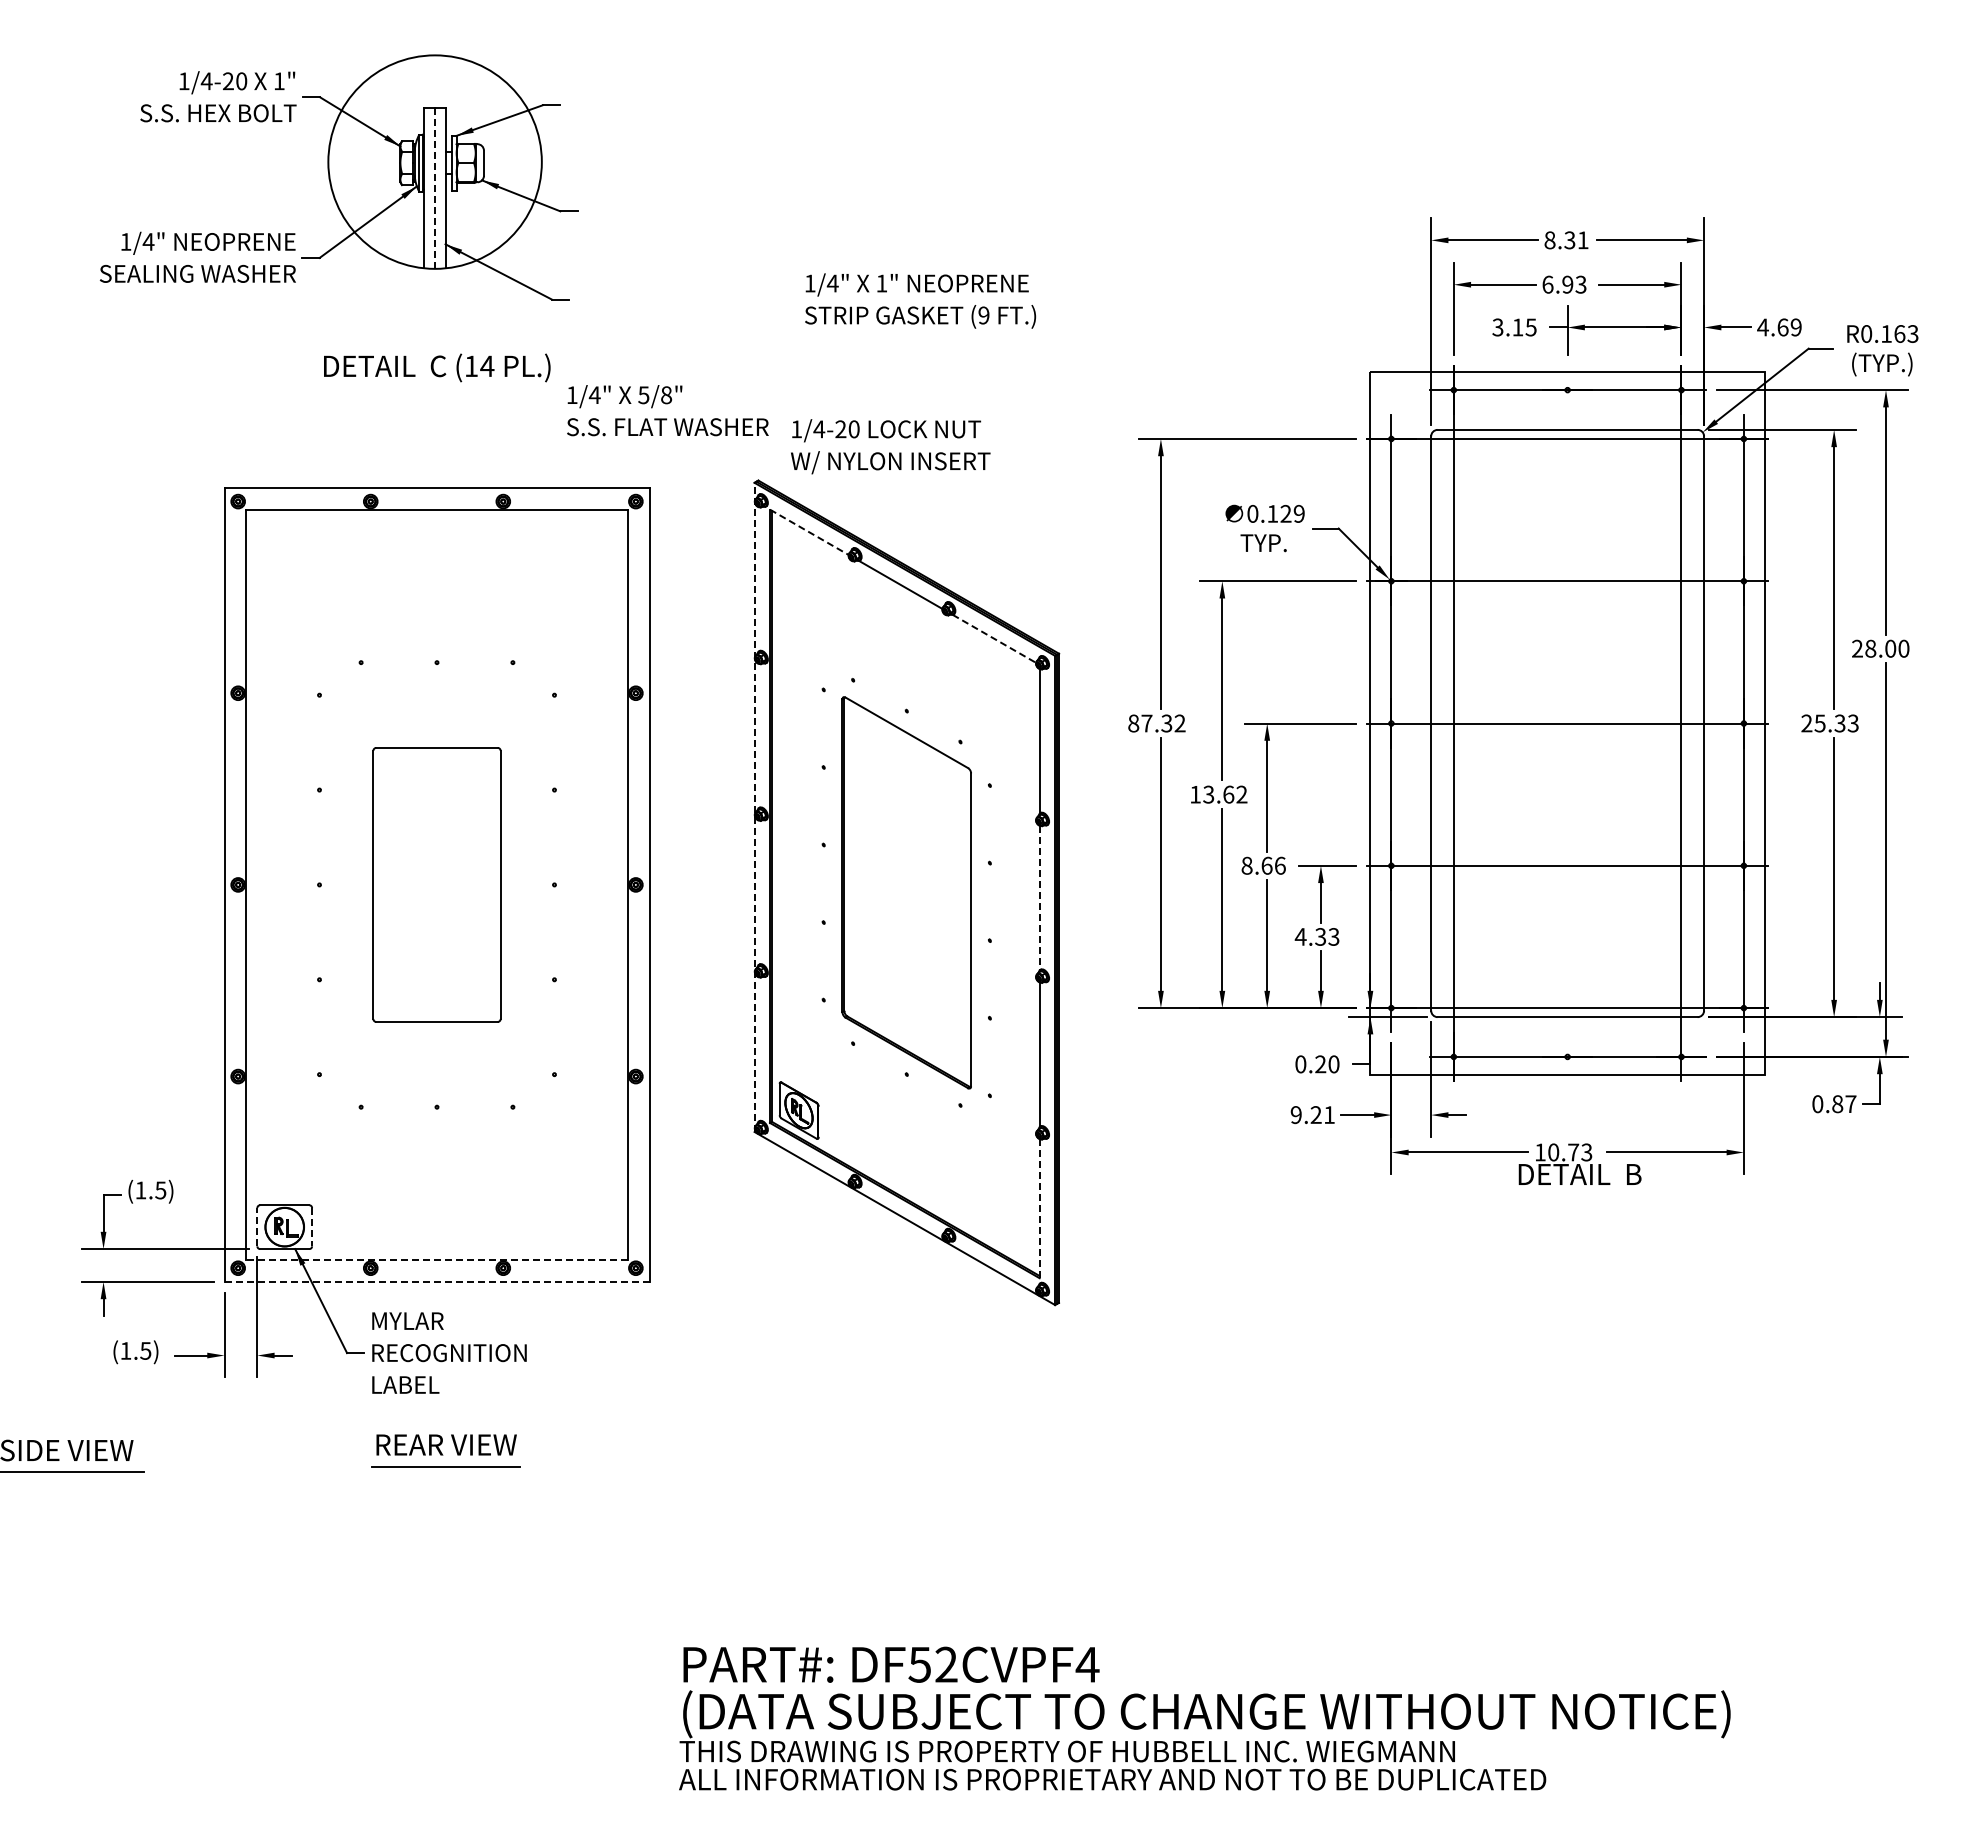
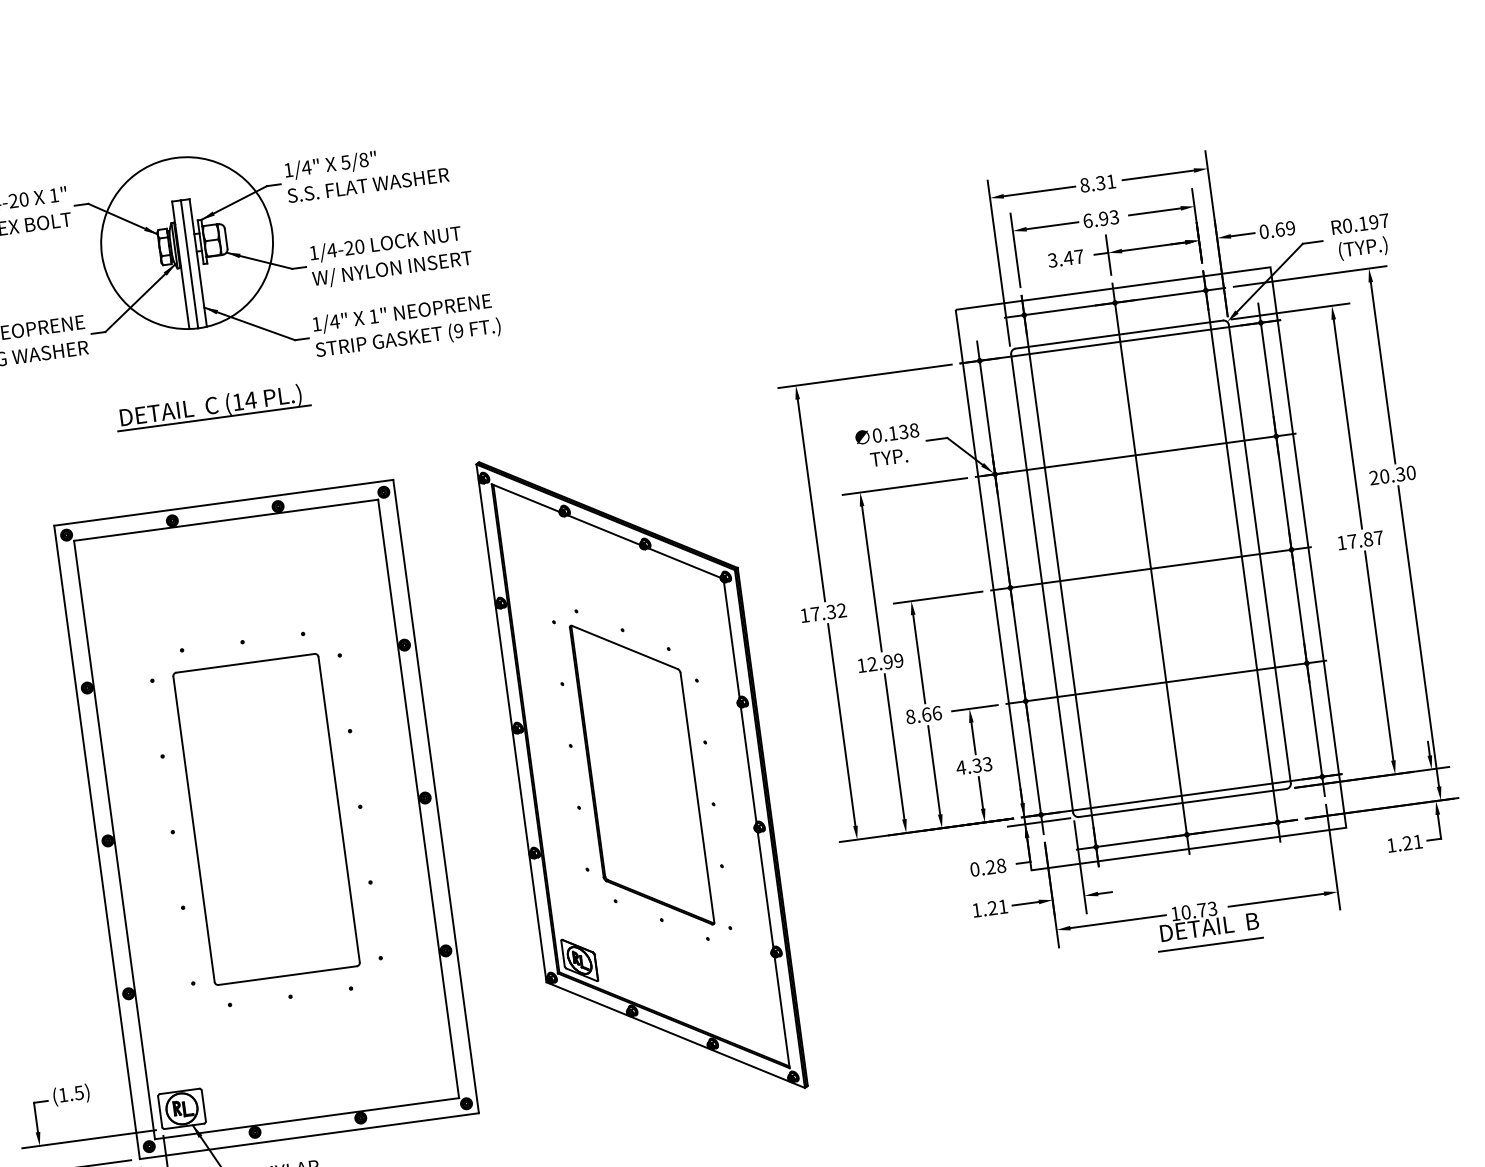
line: (434, 188) -> (189, 264), dashed -> solid
text: (920, 300) -> (406, 325), moved
text: (1523, 327) -> (1073, 257), 3.15 -> 3.47
text: (1762, 327) -> (1263, 231), 4.69 -> 0.69
text: (1906, 333) -> (1379, 221), R0.163 -> R0.197
line: (439, 382) -> (214, 418), added
text: (667, 410) -> (366, 172), moved
text: (890, 446) -> (390, 256), moved
text: (1292, 513) -> (908, 430), 0.129 -> 0.138
line: (809, 532) -> (525, 498), dashed -> solid
line: (994, 639) -> (684, 563), dashed -> solid
text: (1880, 648) -> (1392, 475), 28.00 -> 20.30
text: (1133, 723) -> (804, 615), 87.32 -> 17.32
line: (1567, 723) -> (1150, 568), added
text: (1829, 723) -> (1359, 540), 25.33 -> 17.87
text: (1225, 794) -> (885, 662), 13.62 -> 12.99
line: (754, 807) -> (511, 723), dashed -> solid
part: (436, 884) -> (266, 819), size x1.43
line: (1039, 898) -> (748, 765), dashed -> solid
text: (1333, 1064) -> (1001, 866), 0.20 -> 0.28
text: (1834, 1104) -> (1404, 843), 0.87 -> 1.21
text: (1295, 1115) -> (976, 910), 9.21 -> 1.21
line: (1578, 1195) -> (1210, 944), added
line: (1039, 1208) -> (782, 1012), dashed -> solid
line: (257, 1226) -> (160, 1111), dashed -> solid
line: (312, 1227) -> (204, 1106), dashed -> solid
line: (437, 1260) -> (307, 1118), dashed -> solid
line: (437, 1281) -> (309, 1135), dashed -> solid

